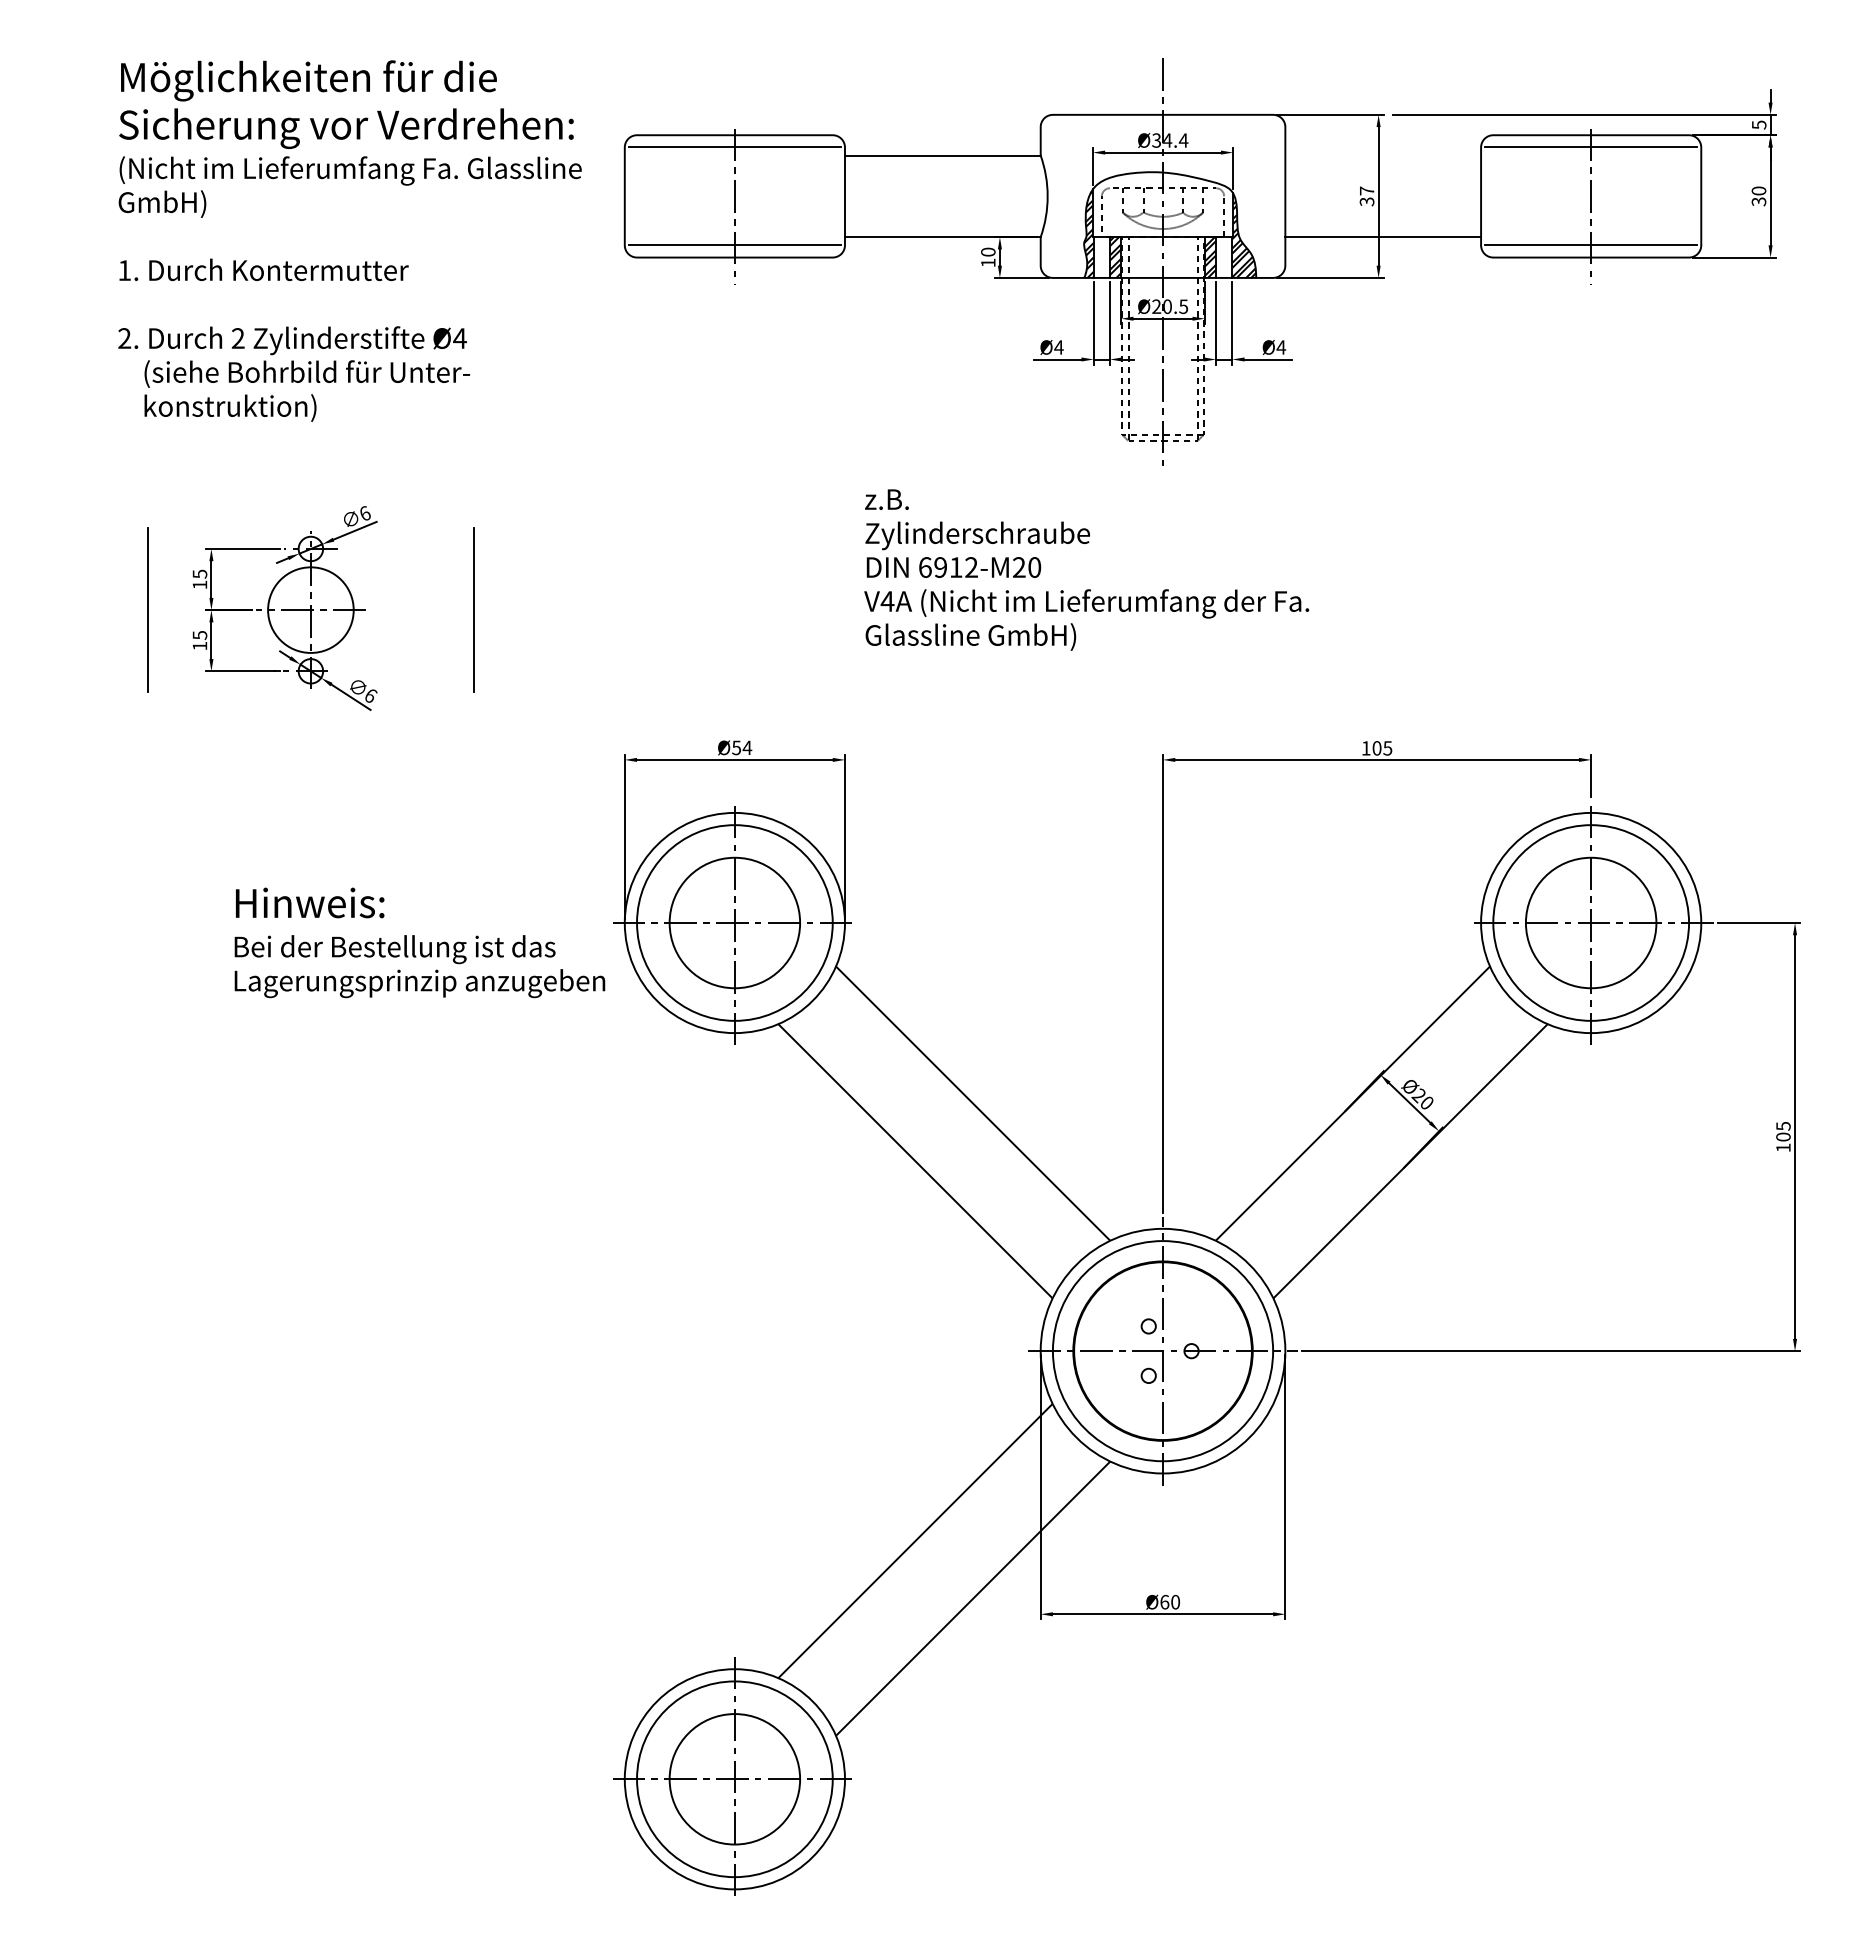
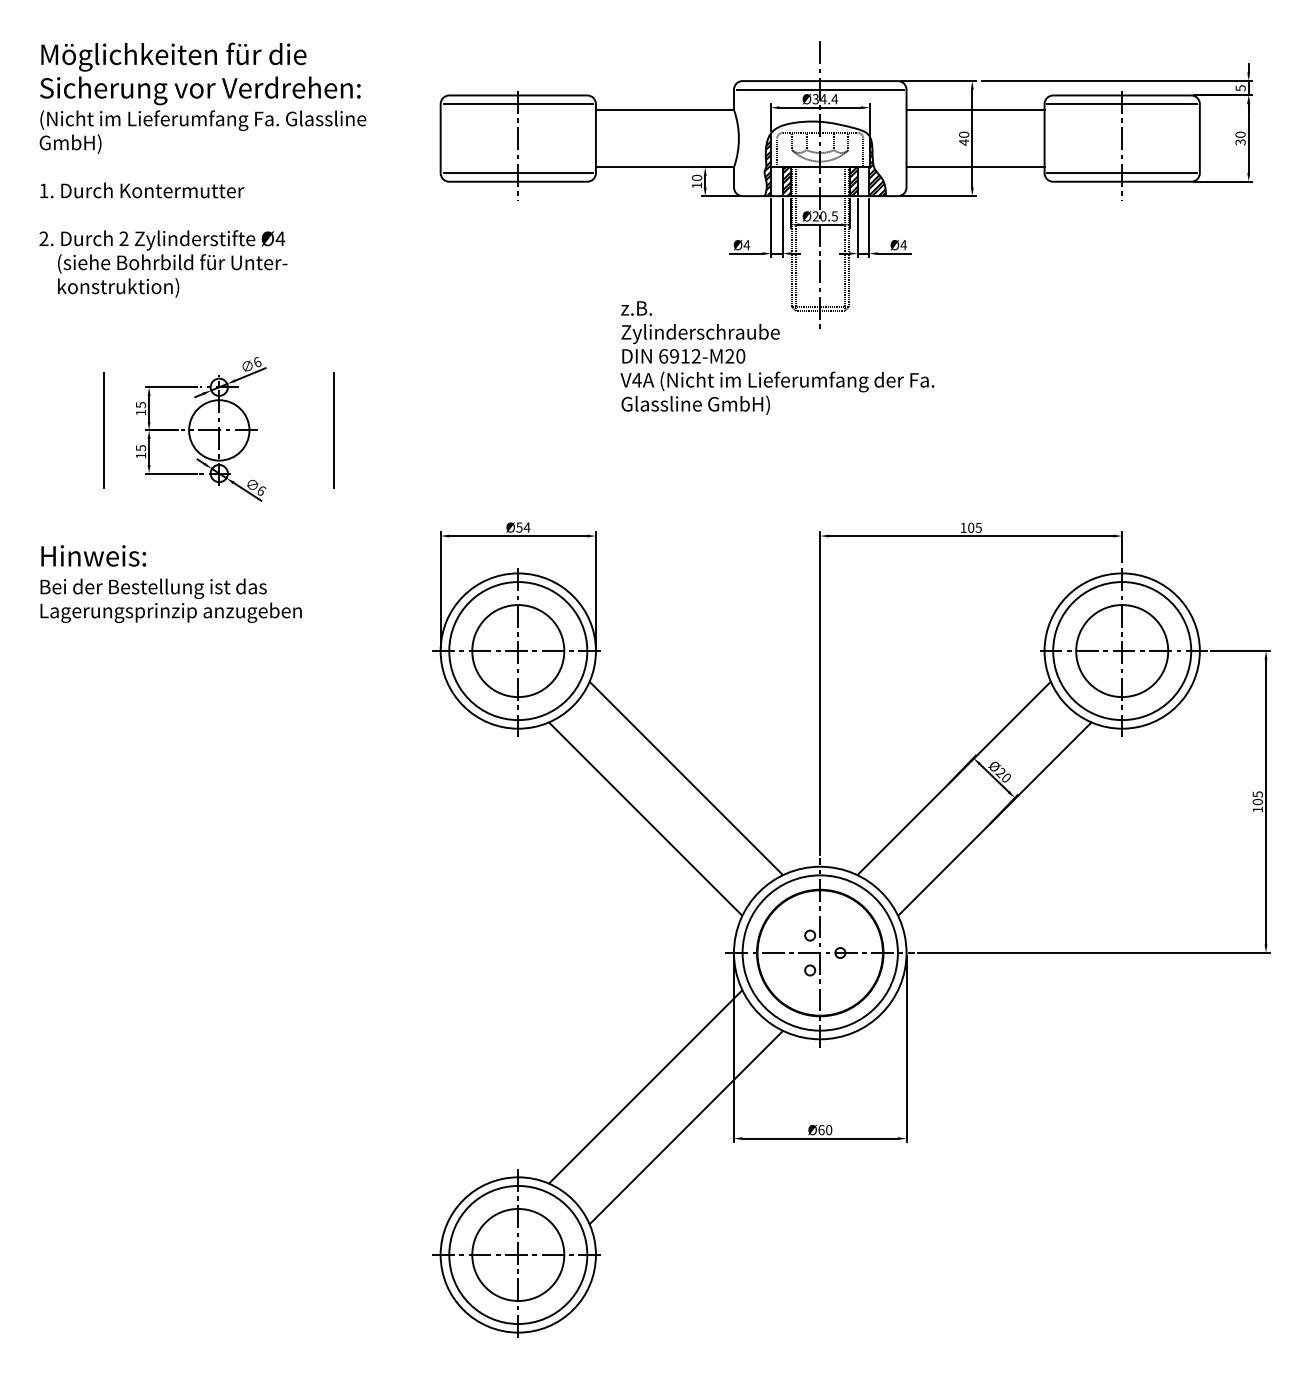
line: (1161, 126) -> (819, 89), added
line: (1383, 155) -> (975, 109), added
text: (1367, 196) -> (964, 138), 37 -> 40
text: (349, 240) -> (202, 169), moved
text: (1086, 569) -> (777, 357), moved
text: (418, 942) -> (170, 583), moved

